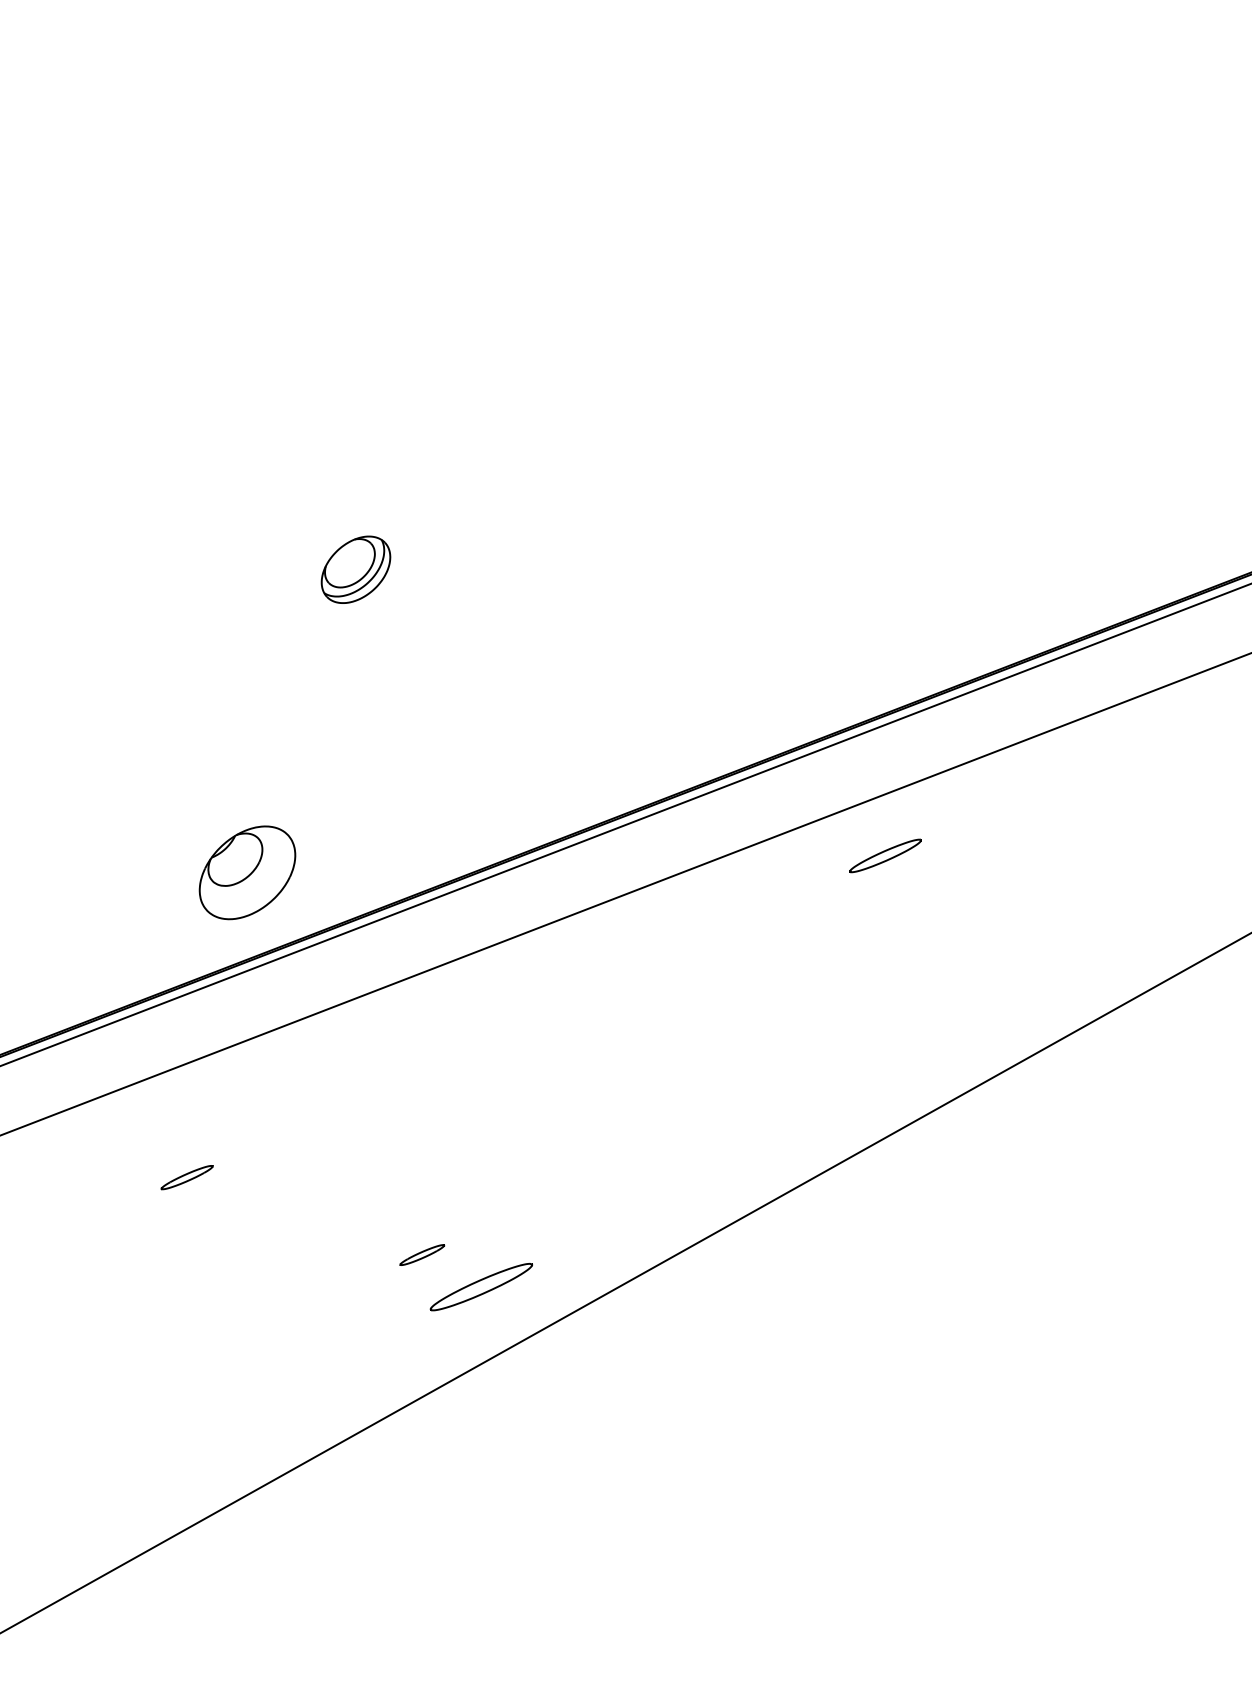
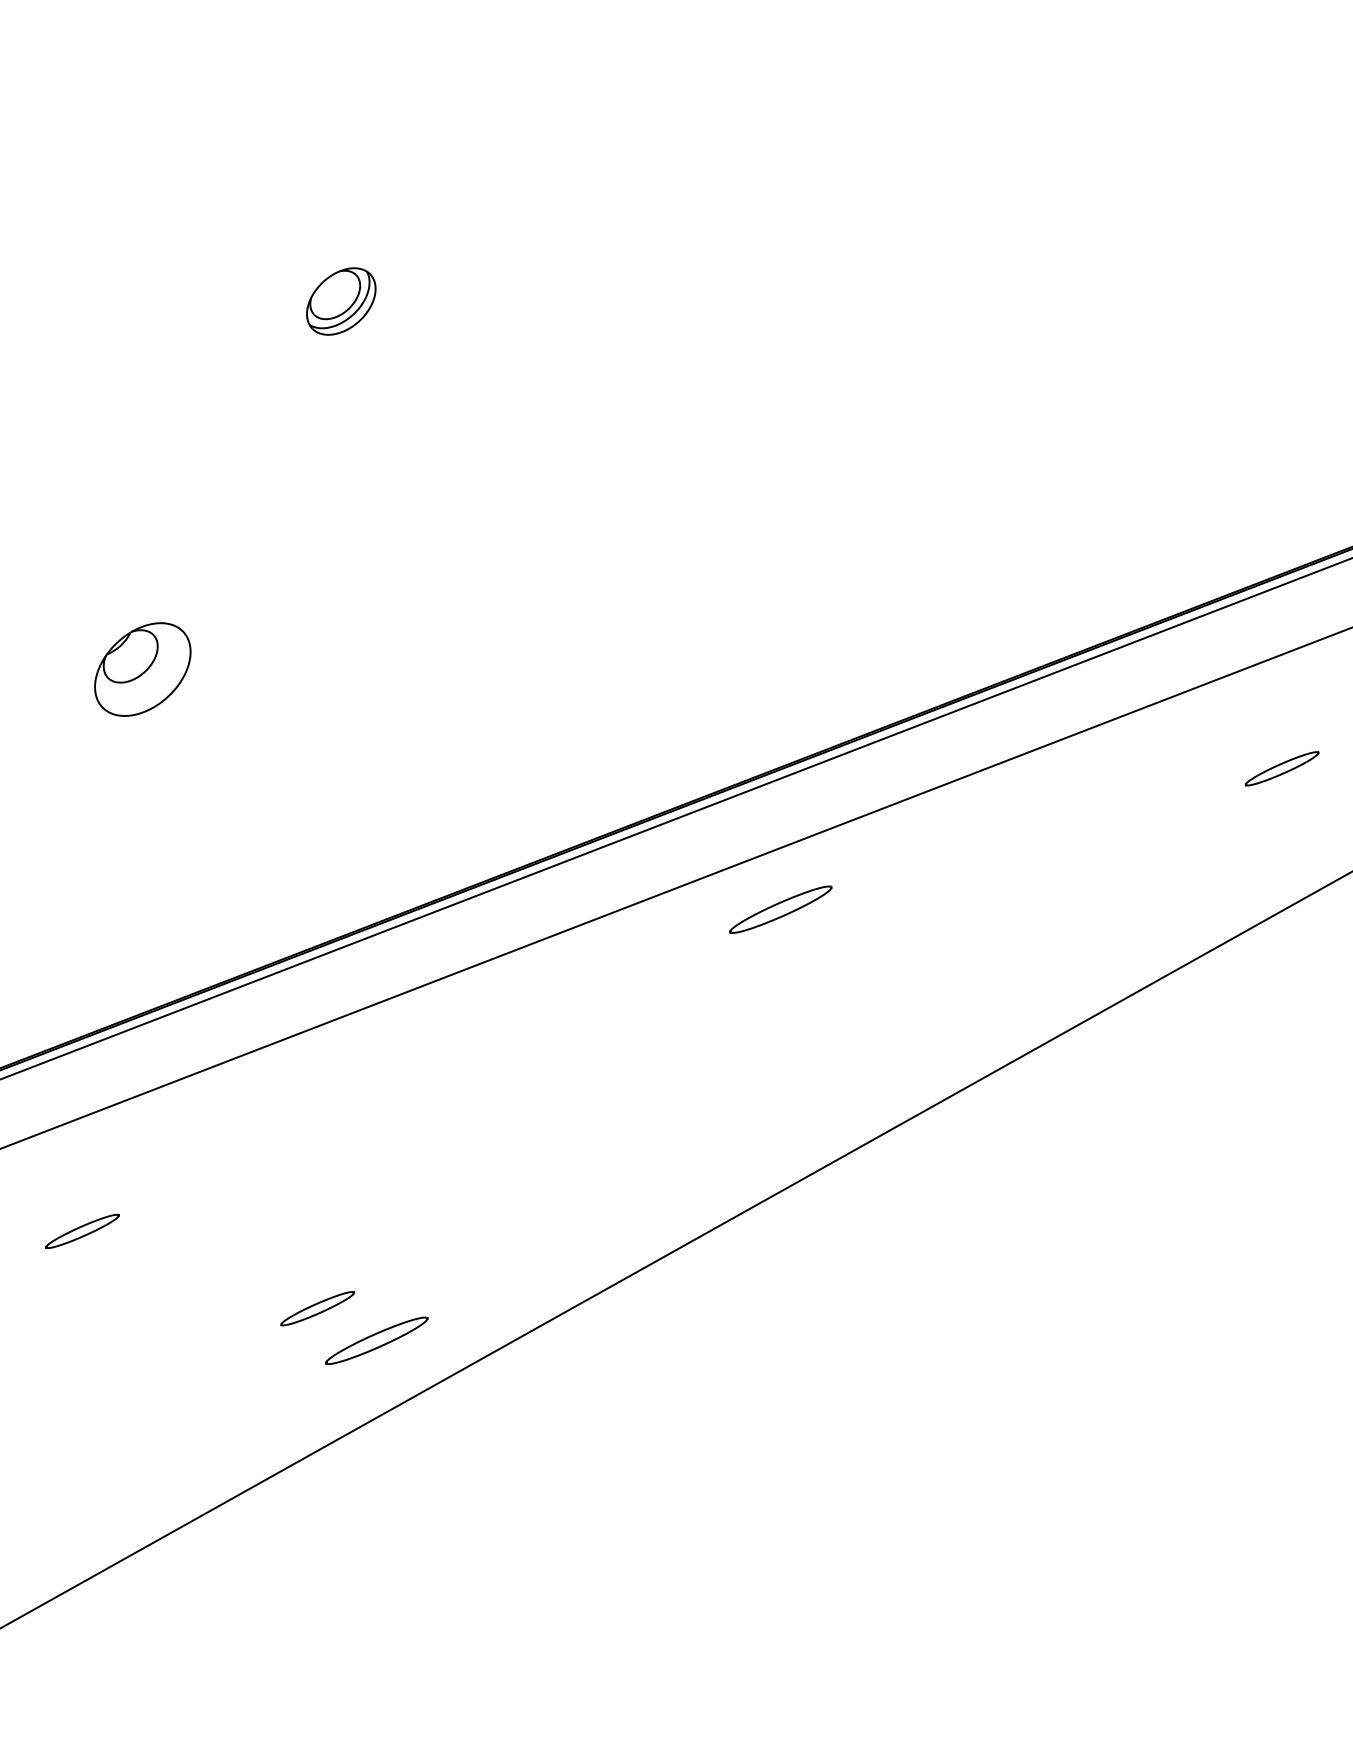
part: (356, 569) -> (341, 301), moved
part: (885, 855) -> (780, 909), size x1.43
part: (247, 872) -> (142, 669), moved
part: (187, 1176) -> (82, 1230), size x1.43
part: (422, 1254) -> (317, 1308), size x1.67

